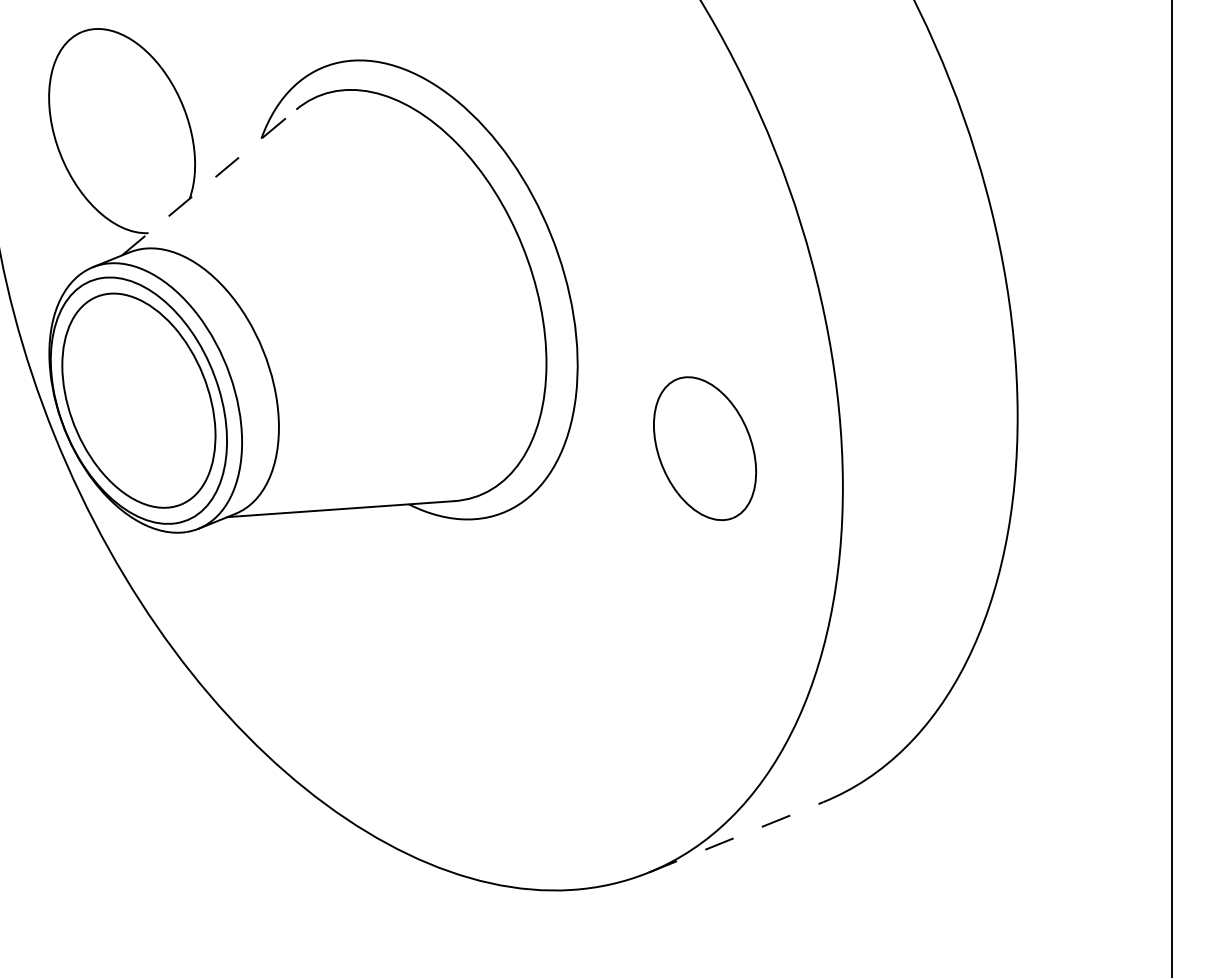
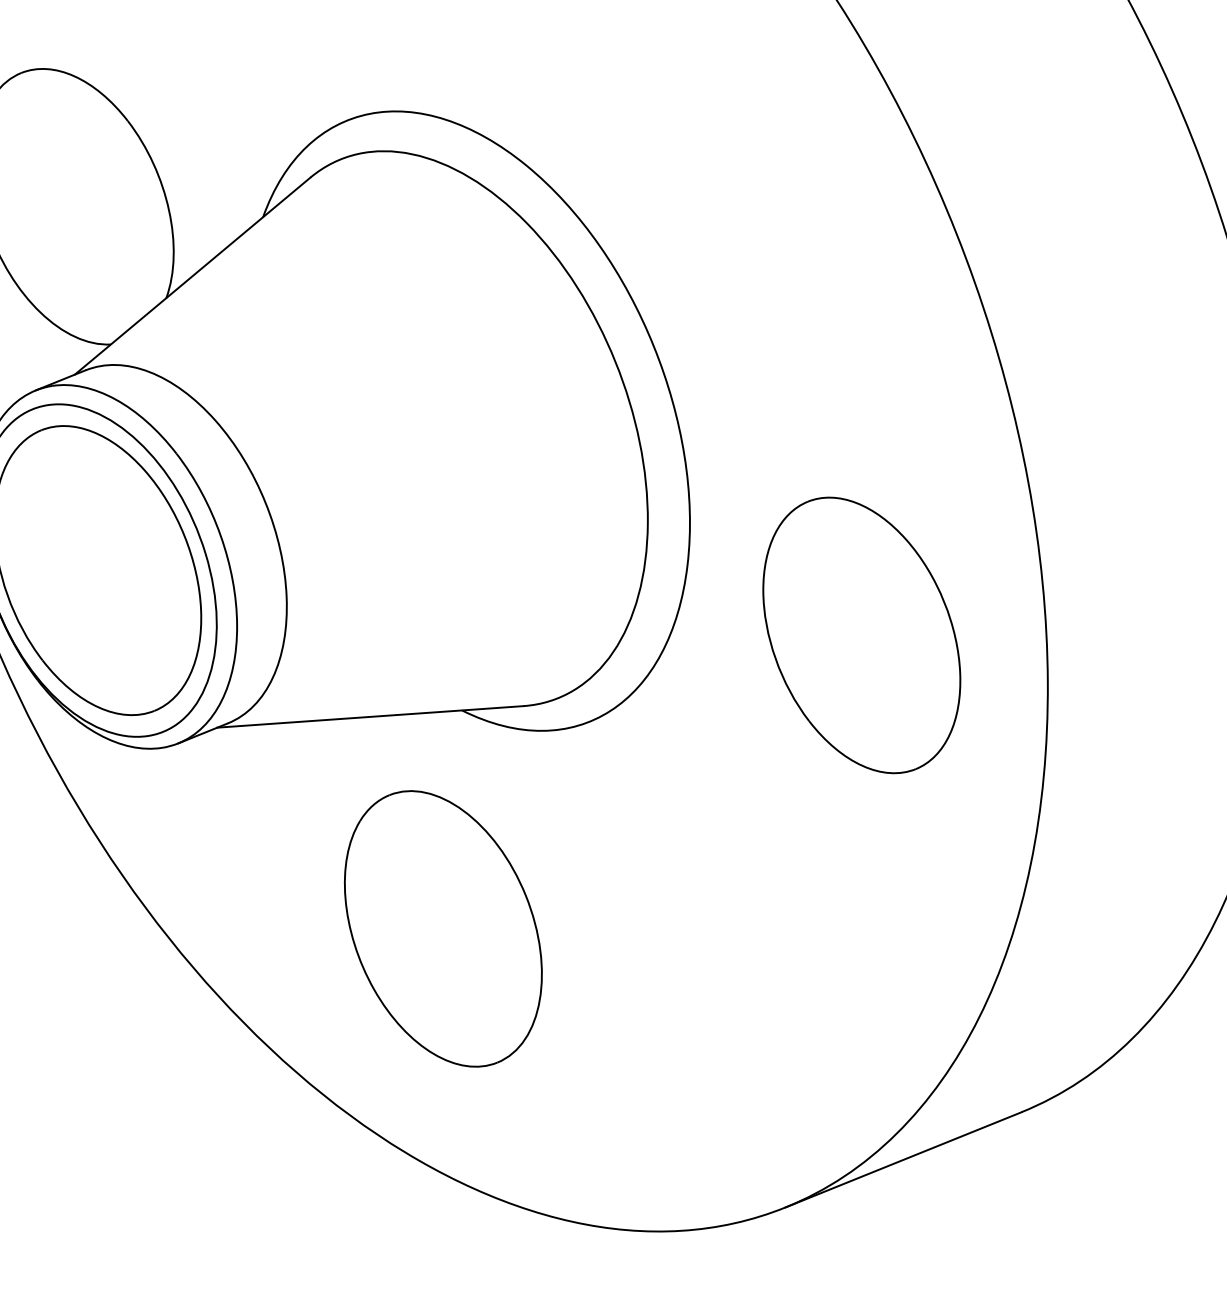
line: (209, 182) -> (193, 276), dashed -> solid
part: (704, 448) -> (861, 635), size x1.43
part: (394, 666) -> (442, 929), added
line: (736, 837) -> (904, 1159), dashed -> solid

